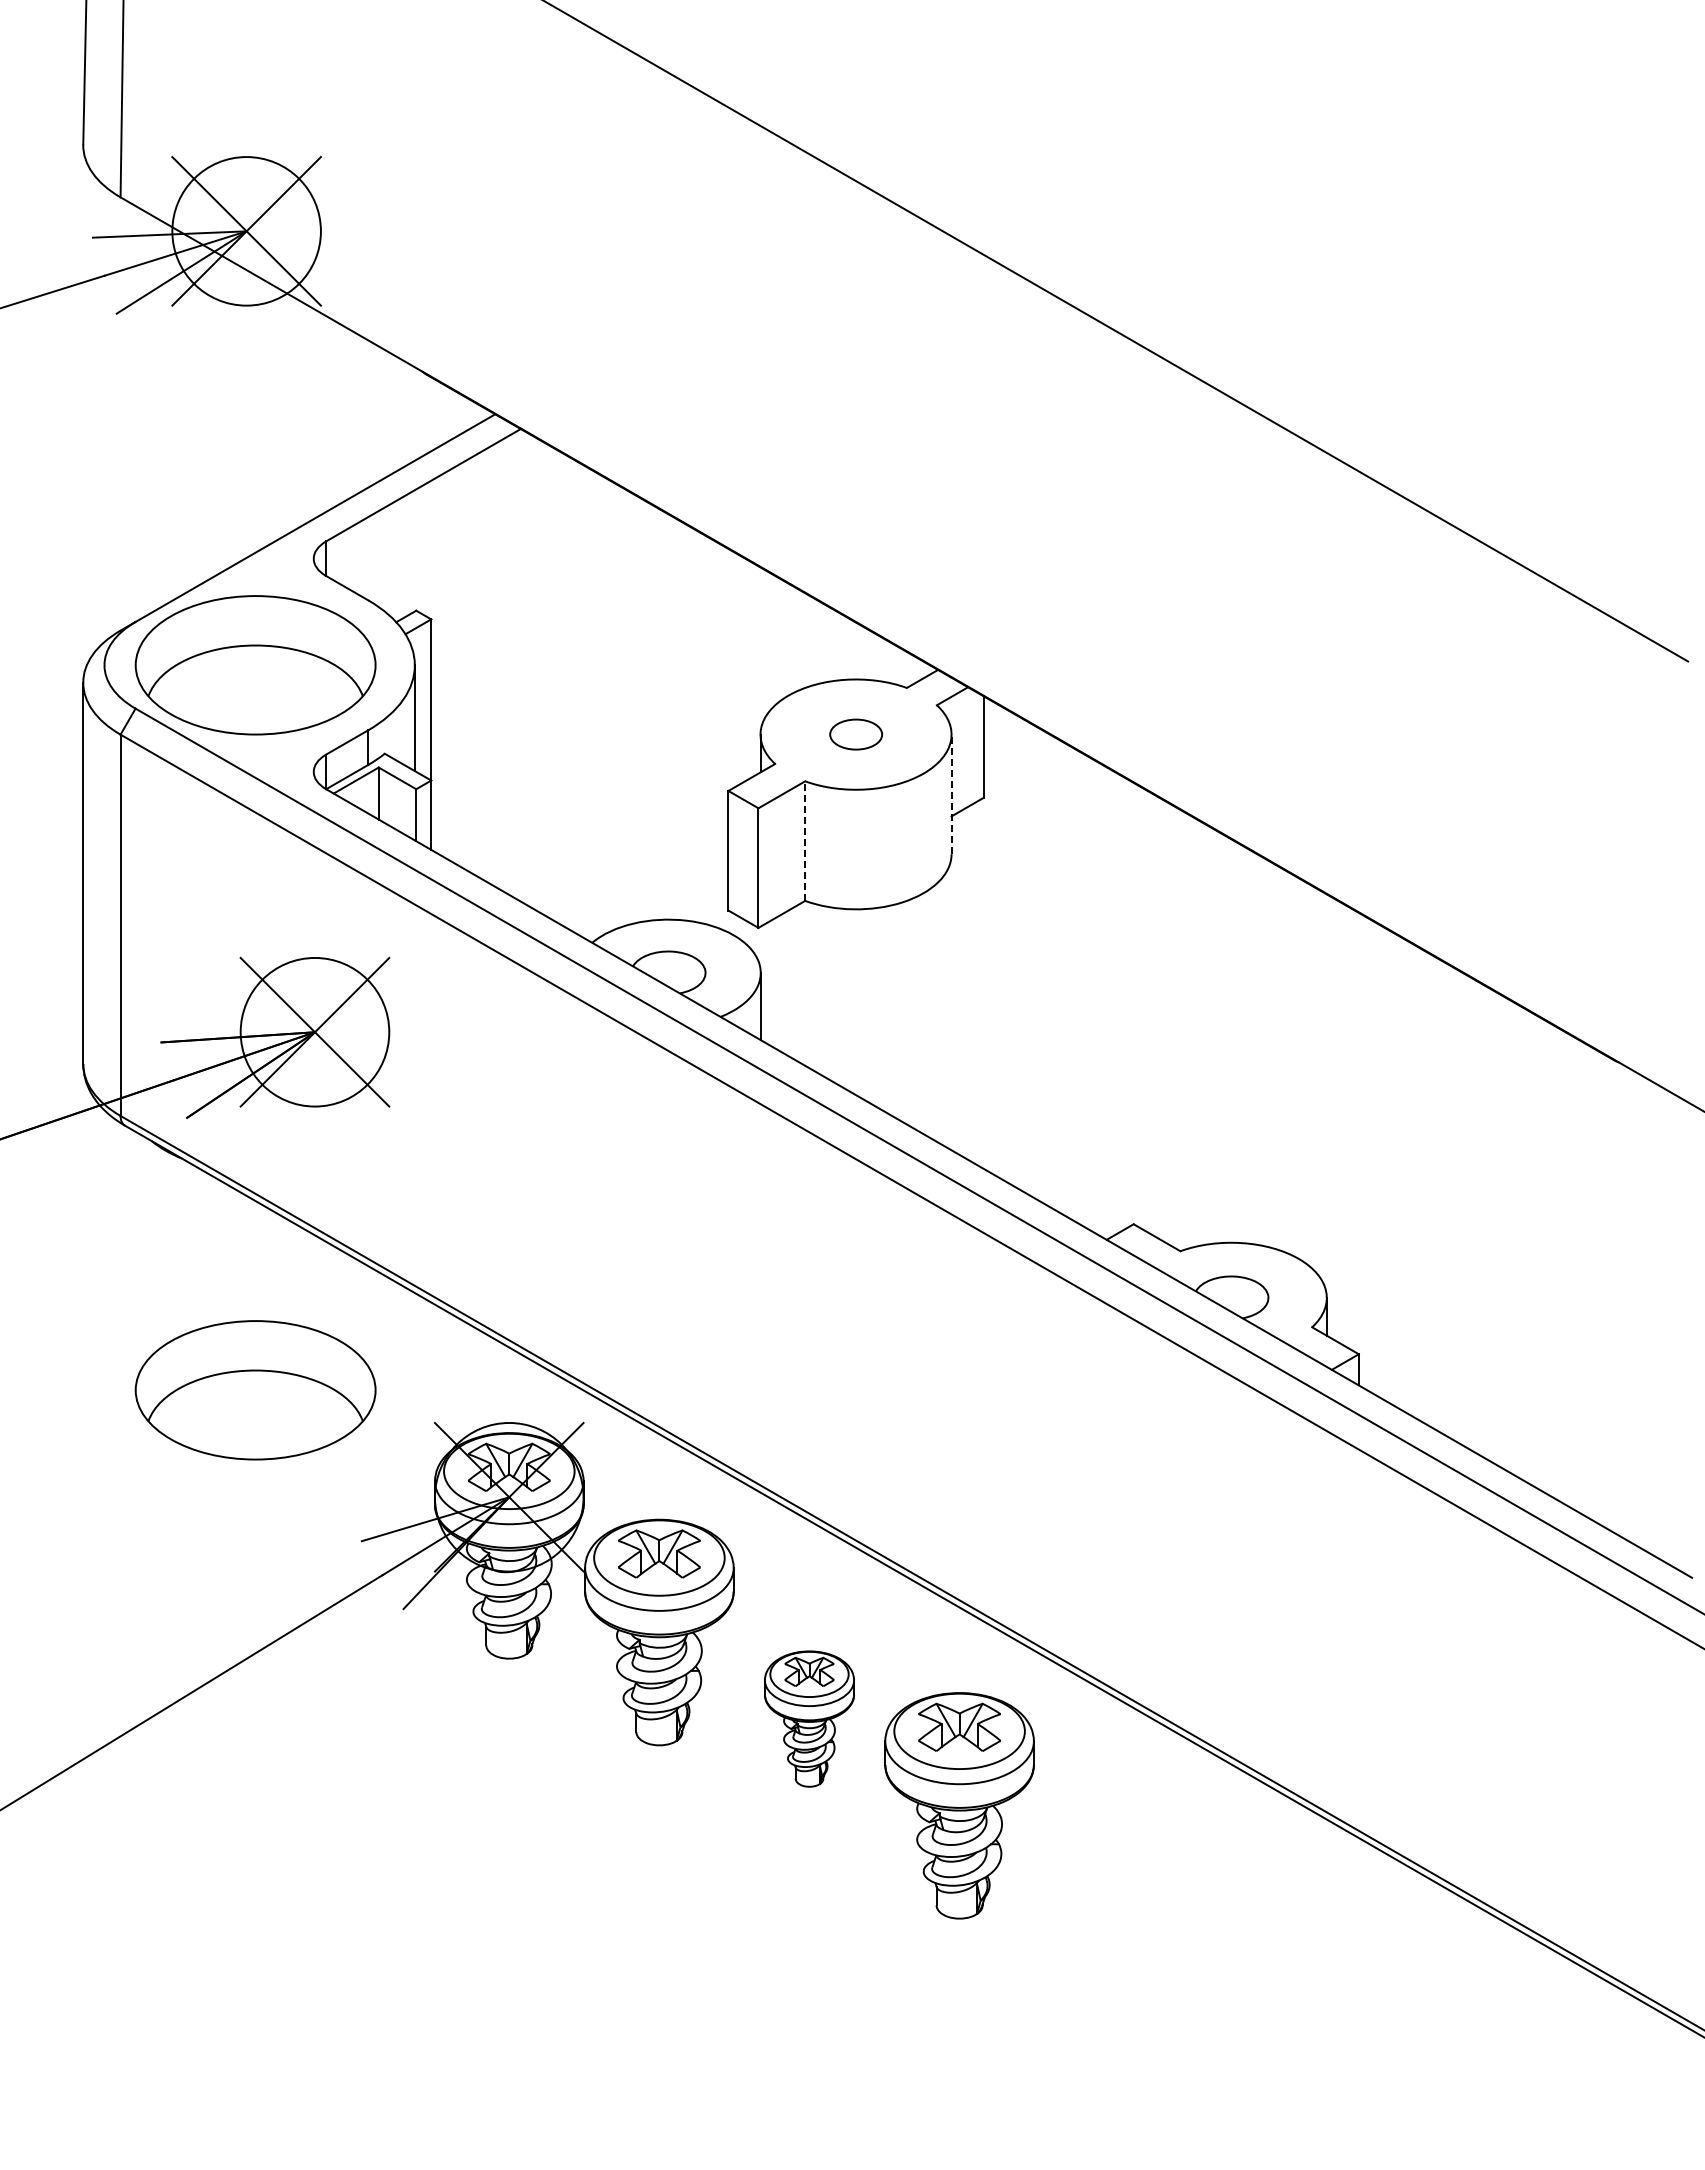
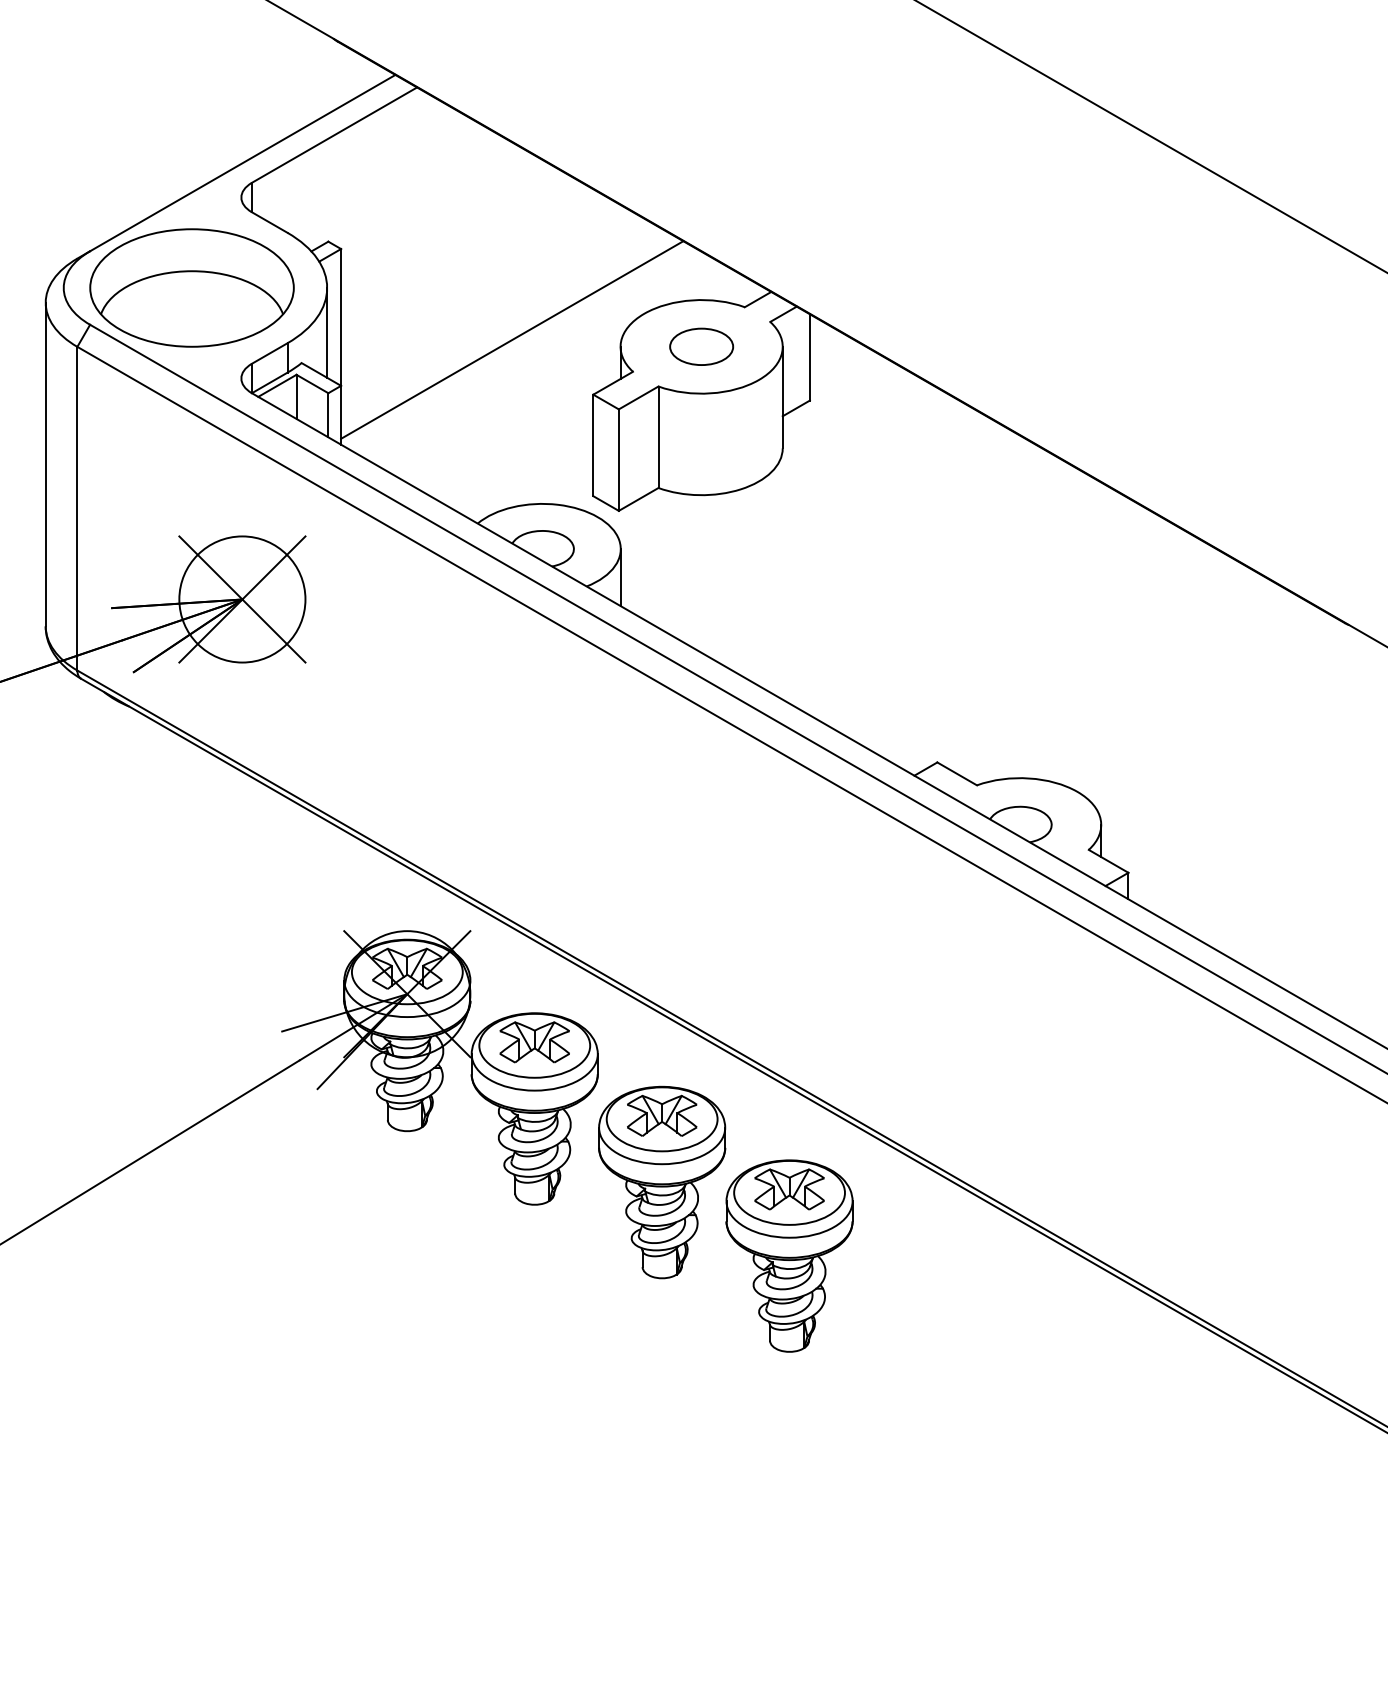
line: (632, 726) -> (511, 339), added
part: (856, 734) -> (702, 346), size x1.43
line: (951, 794) -> (782, 397), dashed -> solid
line: (805, 841) -> (658, 437), dashed -> solid
part: (255, 1390) -> (191, 903), removed
part: (809, 1718) -> (662, 1181), size x1.67

